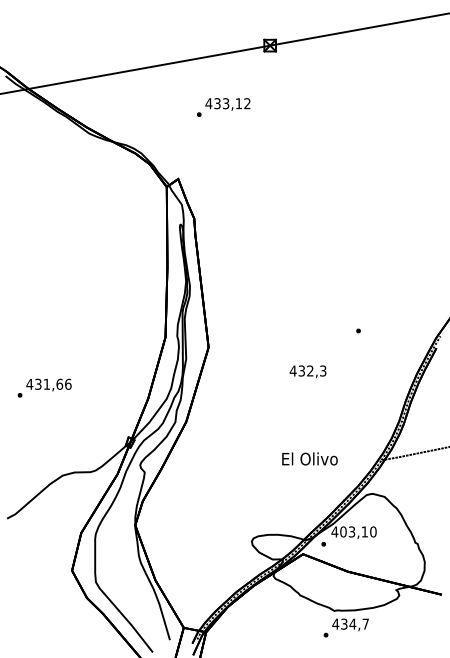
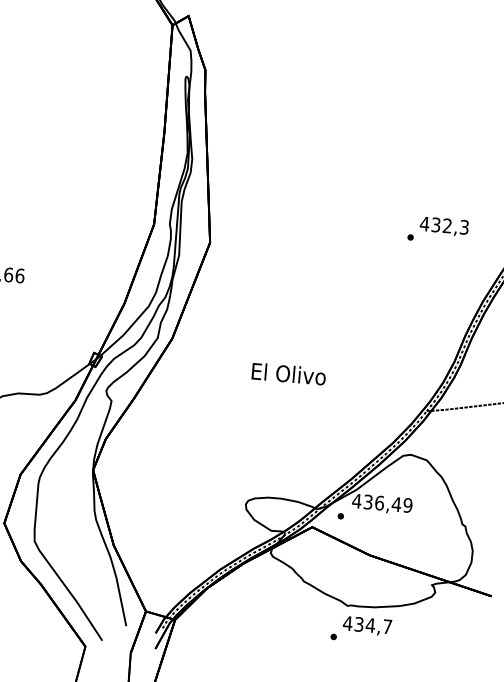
text: (307, 371) -> (443, 226), moved
text: (309, 458) -> (288, 373), moved
text: (358, 531) -> (388, 503), 403,10 -> 436,49

